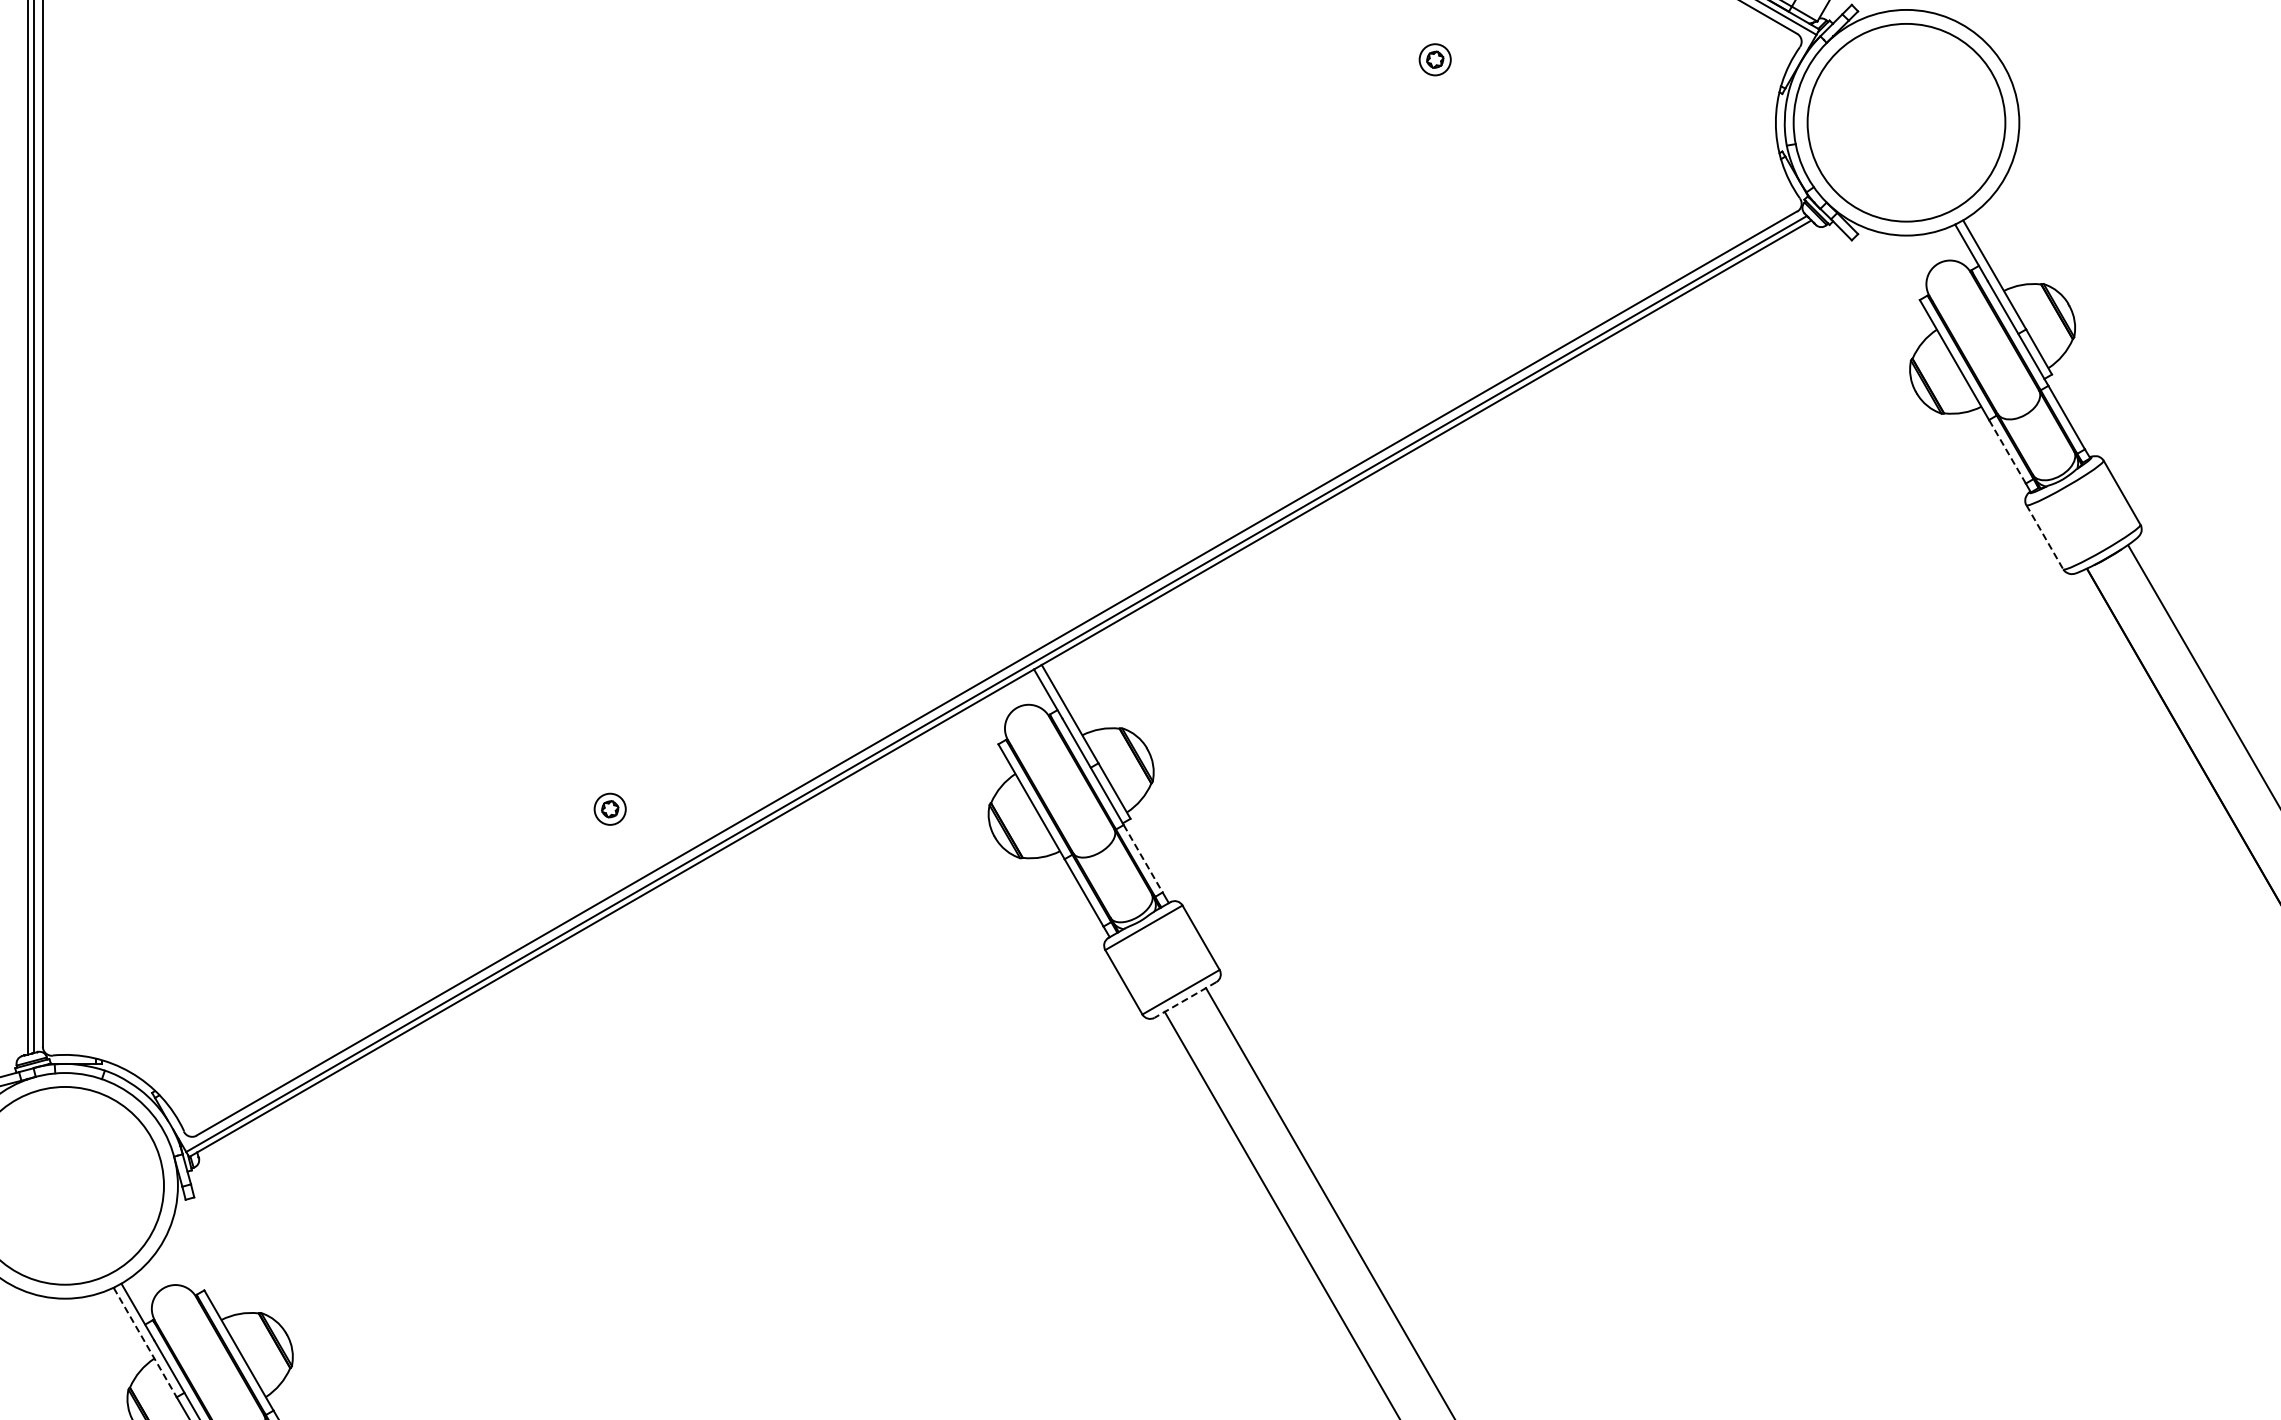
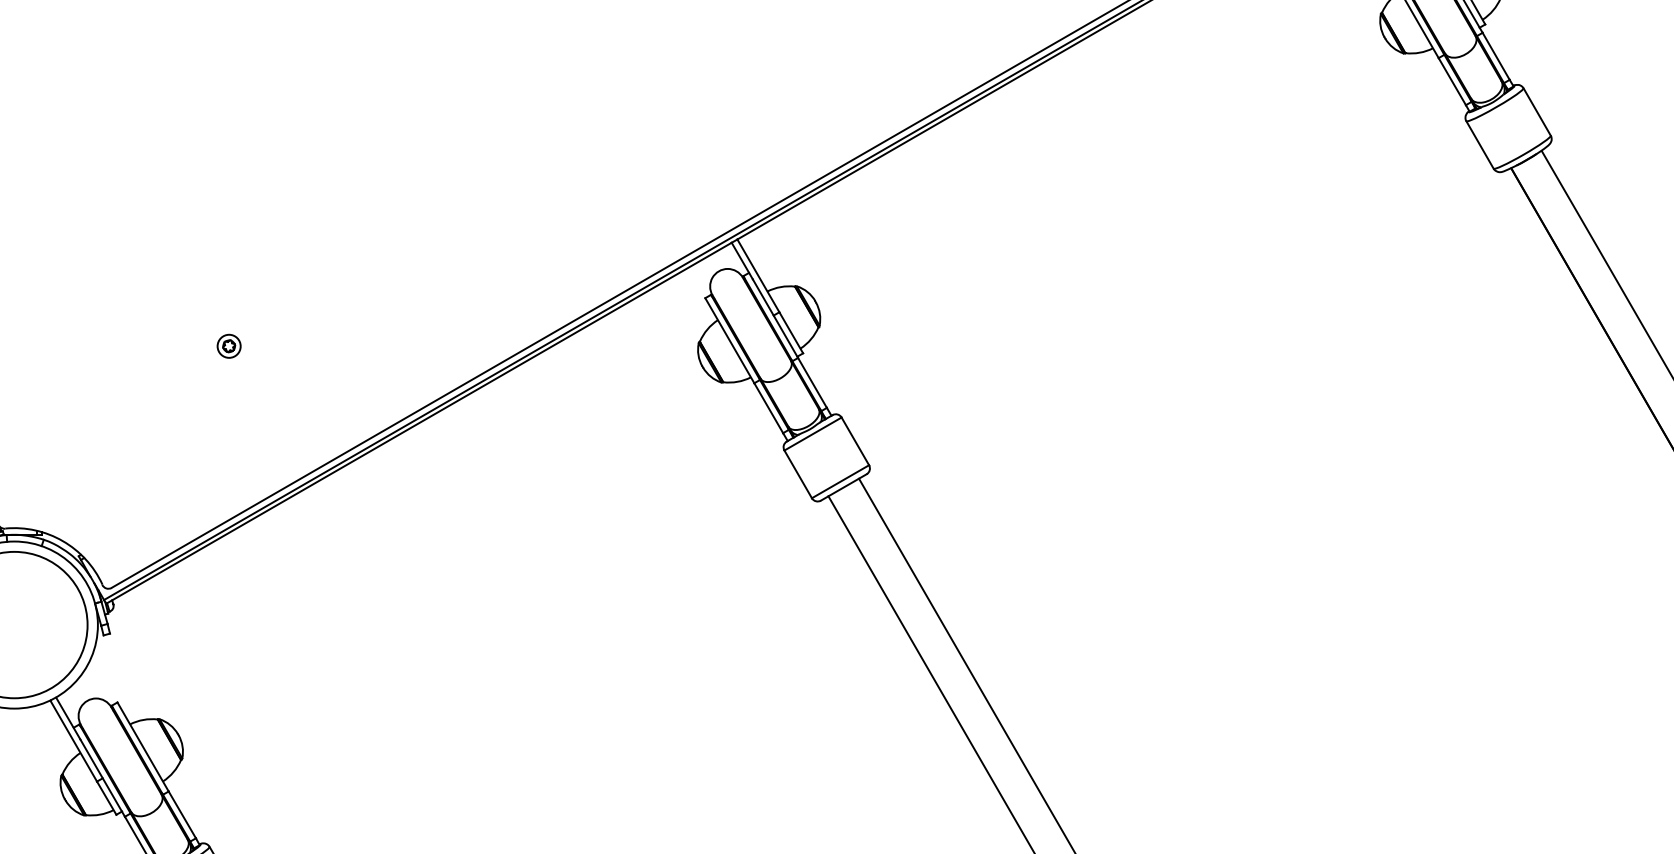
line: (2007, 451) -> (1452, 81), dashed -> solid
line: (2044, 537) -> (1479, 145), dashed -> solid
part: (609, 808) -> (228, 345), moved
line: (1143, 858) -> (812, 382), dashed -> solid
line: (1185, 999) -> (843, 487), dashed -> solid
line: (145, 1343) -> (73, 741), dashed -> solid

